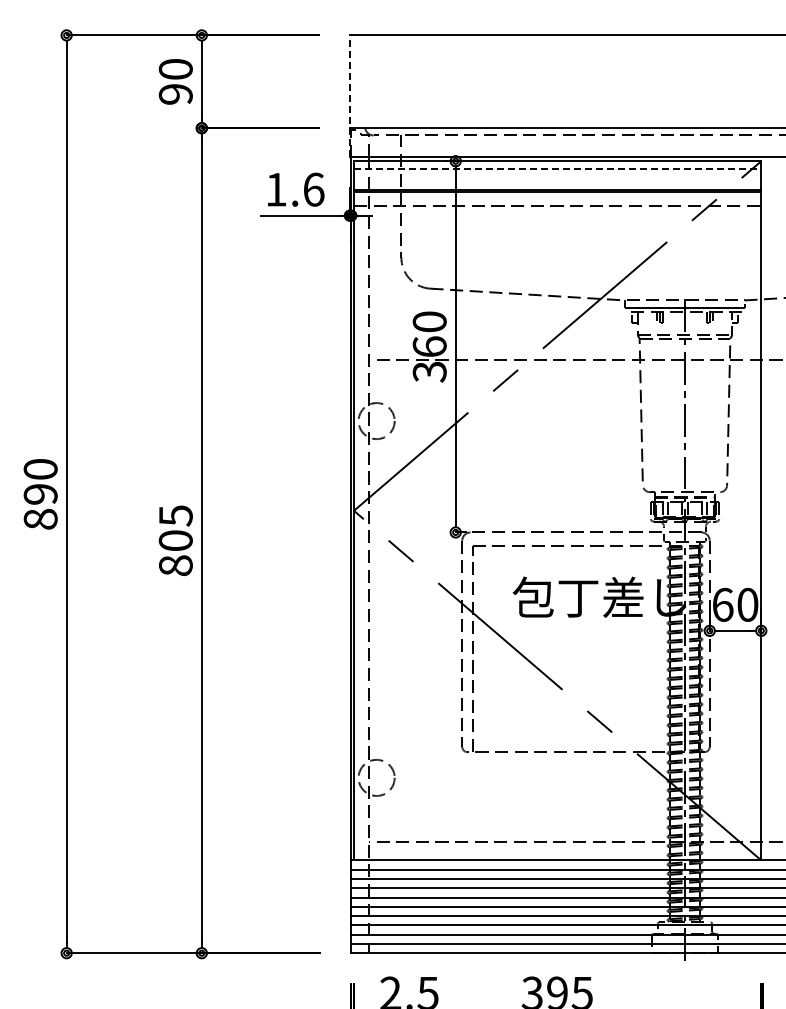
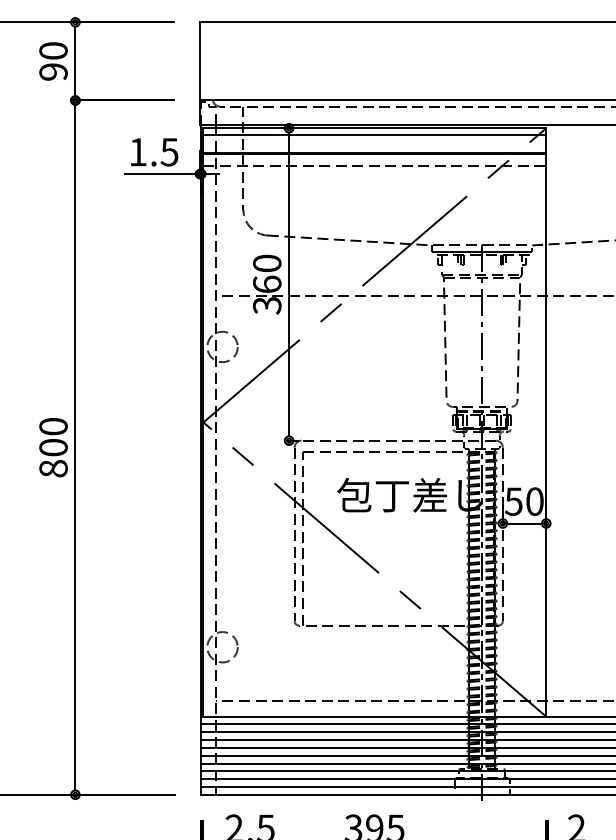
line: (349, 96) -> (199, 73), dashed -> solid
line: (557, 169) -> (374, 135), dashed -> solid
text: (313, 189) -> (169, 152), 1.6 -> 1.5
text: (175, 515) -> (53, 426), 805 -> 800
text: (722, 604) -> (513, 501), 60 -> 50

